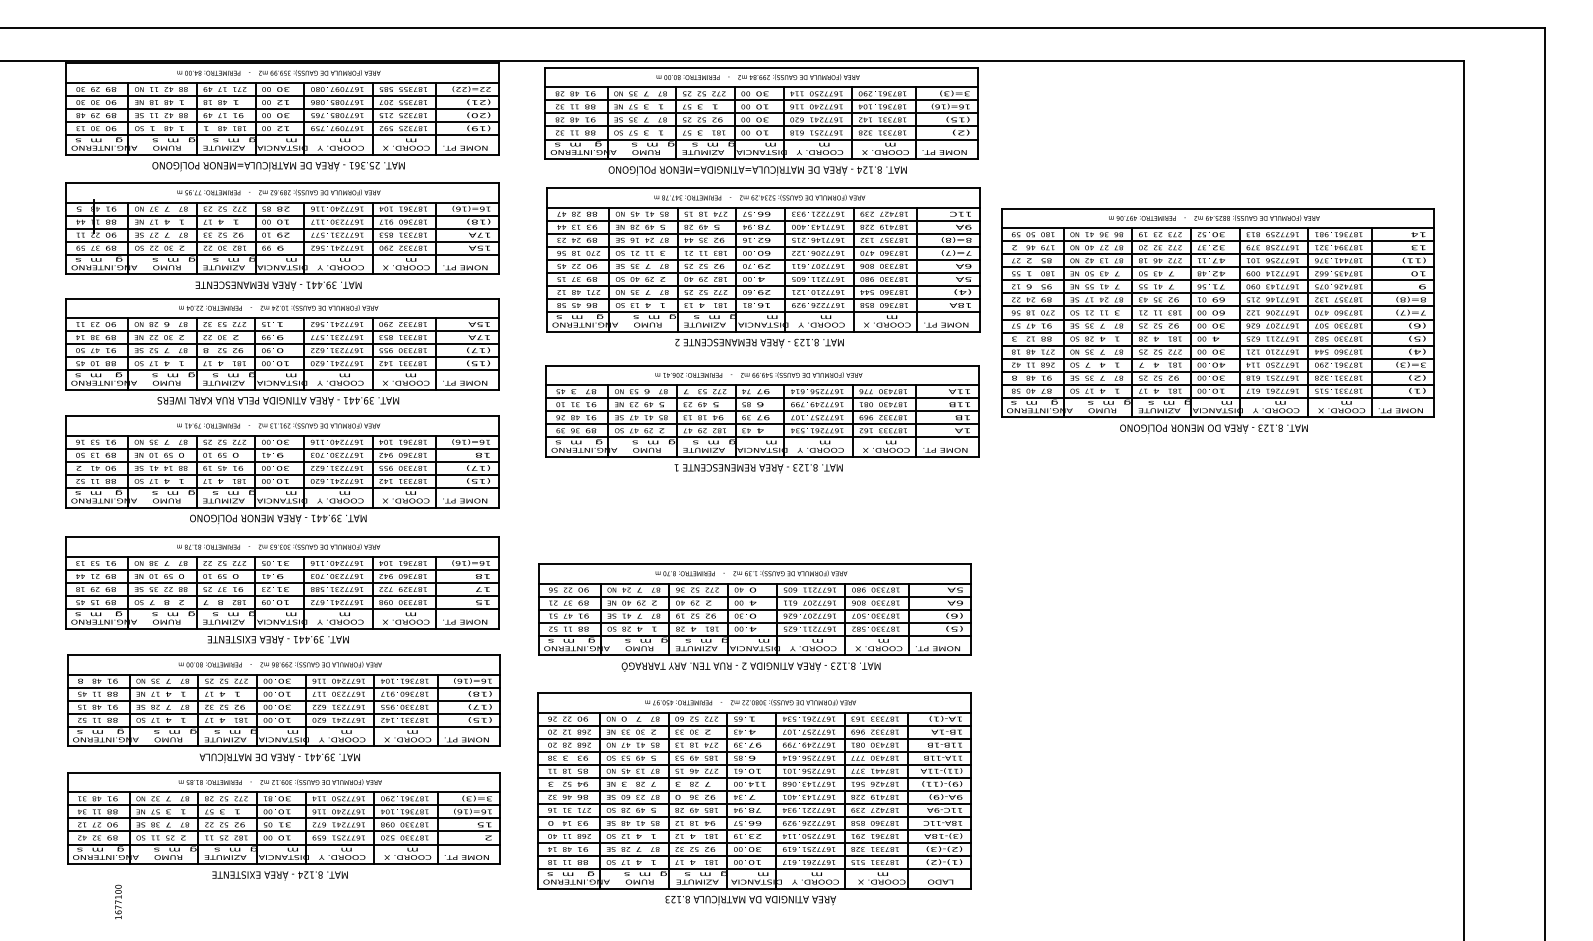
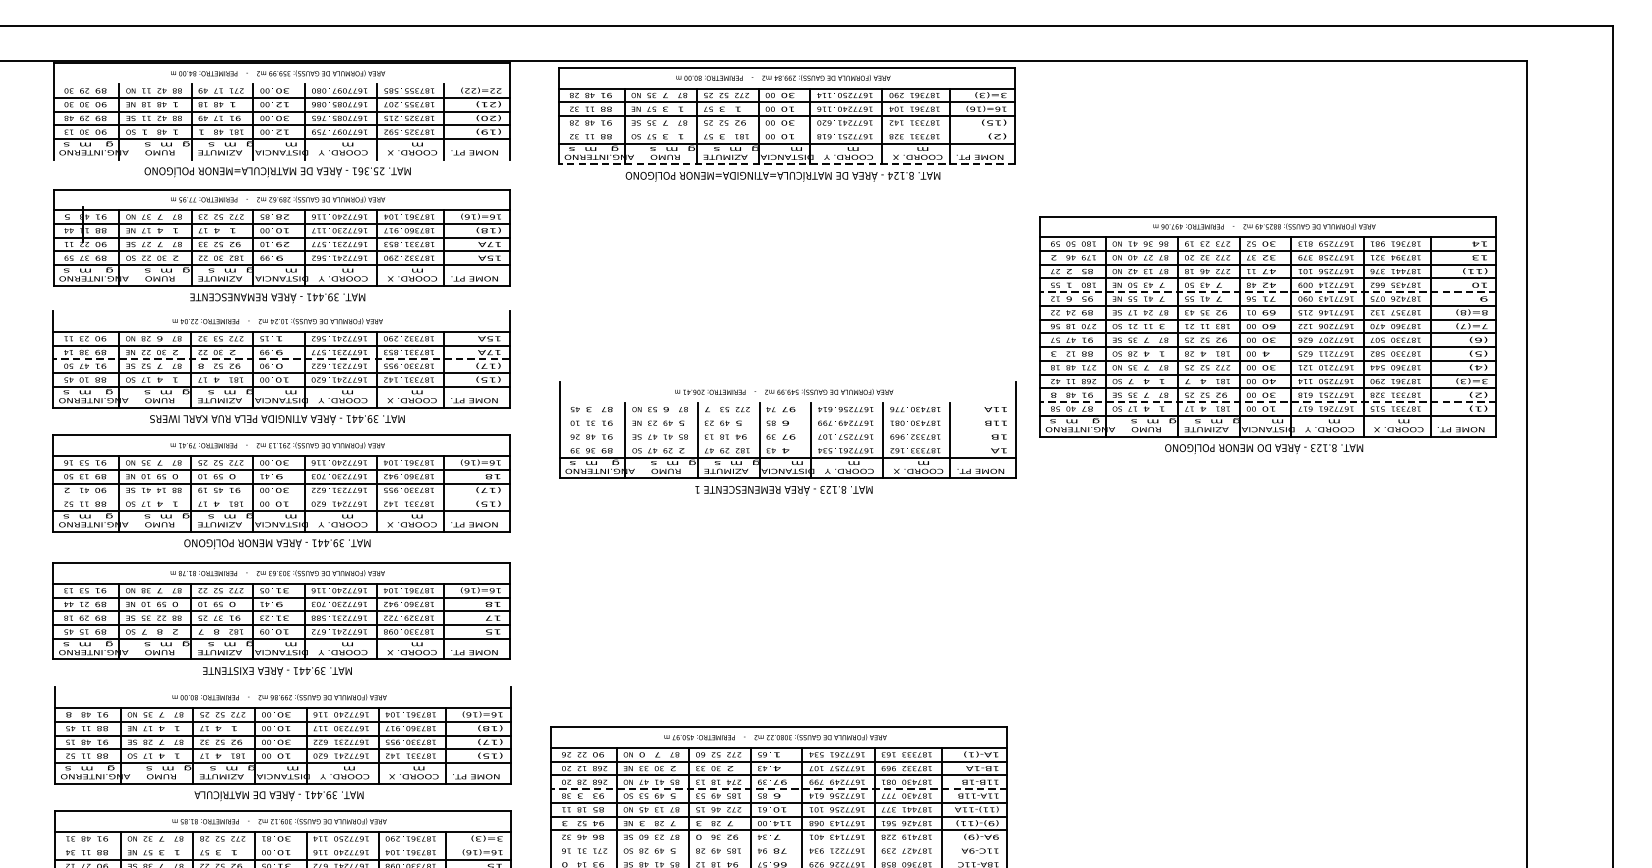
line: (282, 83) -> (281, 84), removed
line: (761, 126) -> (786, 129), removed
line: (282, 154) -> (281, 159), removed
line: (761, 159) -> (786, 164), solid -> dashed
part: (763, 267) -> (789, 278), removed
line: (1217, 280) -> (1267, 292), solid -> dashed
line: (281, 298) -> (280, 311), removed
line: (281, 344) -> (280, 359), solid -> dashed
line: (762, 365) -> (787, 381), removed
line: (1217, 384) -> (1267, 401), solid -> dashed
line: (762, 385) -> (787, 403), removed
line: (762, 398) -> (787, 416), removed
line: (762, 411) -> (787, 430), removed
line: (762, 424) -> (787, 444), removed
line: (281, 474) -> (280, 496), removed
part: (754, 617) -> (779, 647), removed
line: (283, 655) -> (282, 687), removed
line: (753, 751) -> (778, 788), solid -> dashed
line: (753, 803) -> (778, 843), removed
line: (283, 805) -> (282, 845), removed
line: (753, 816) -> (778, 857), removed

